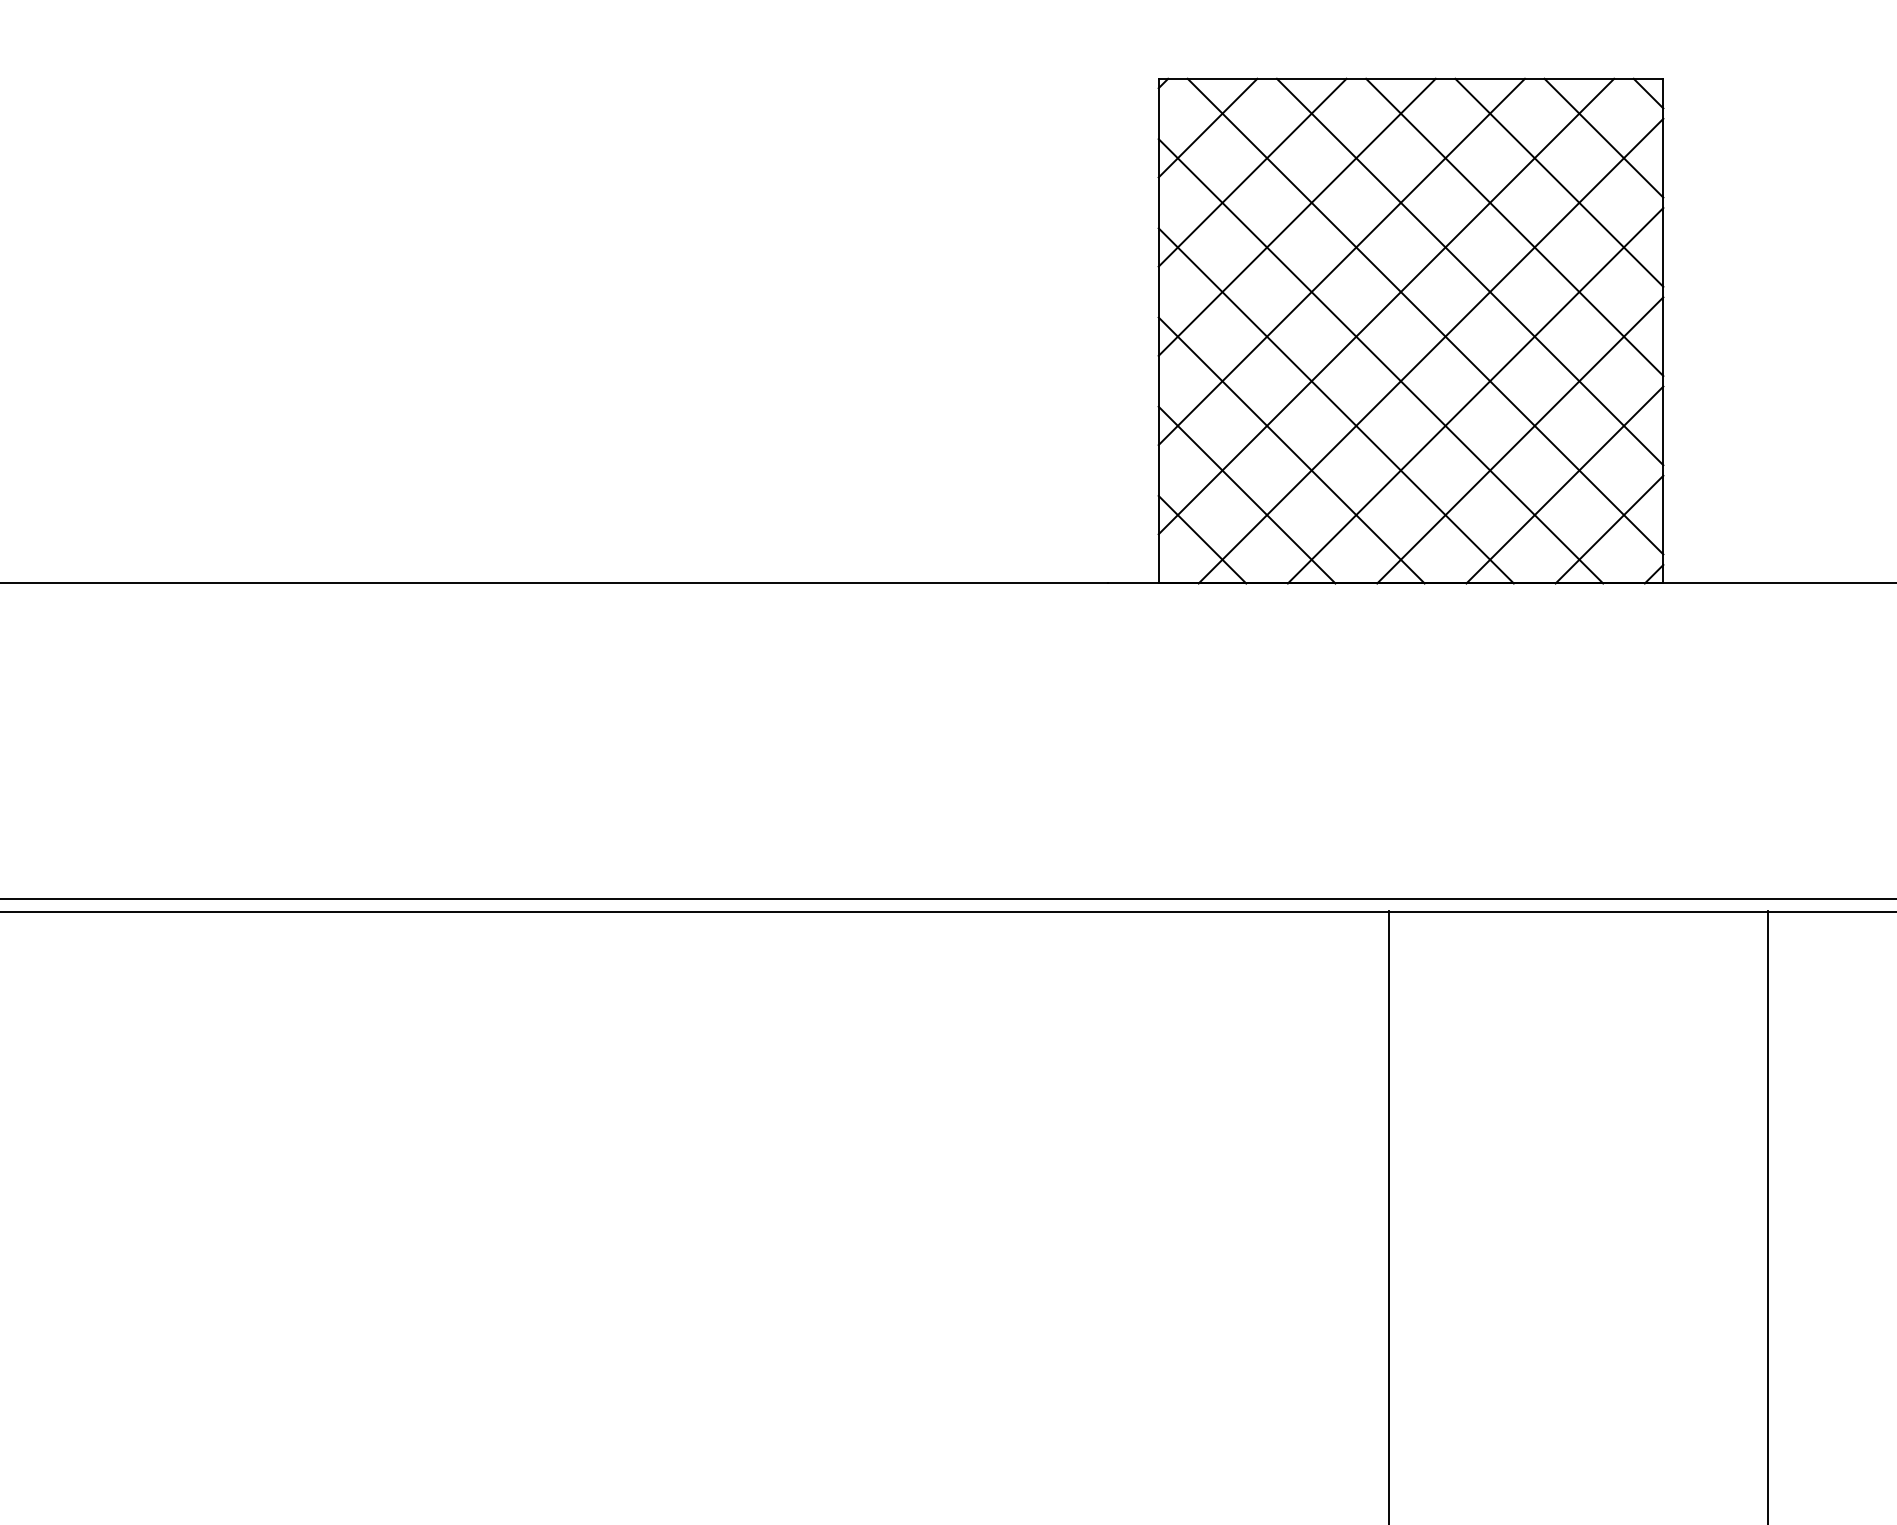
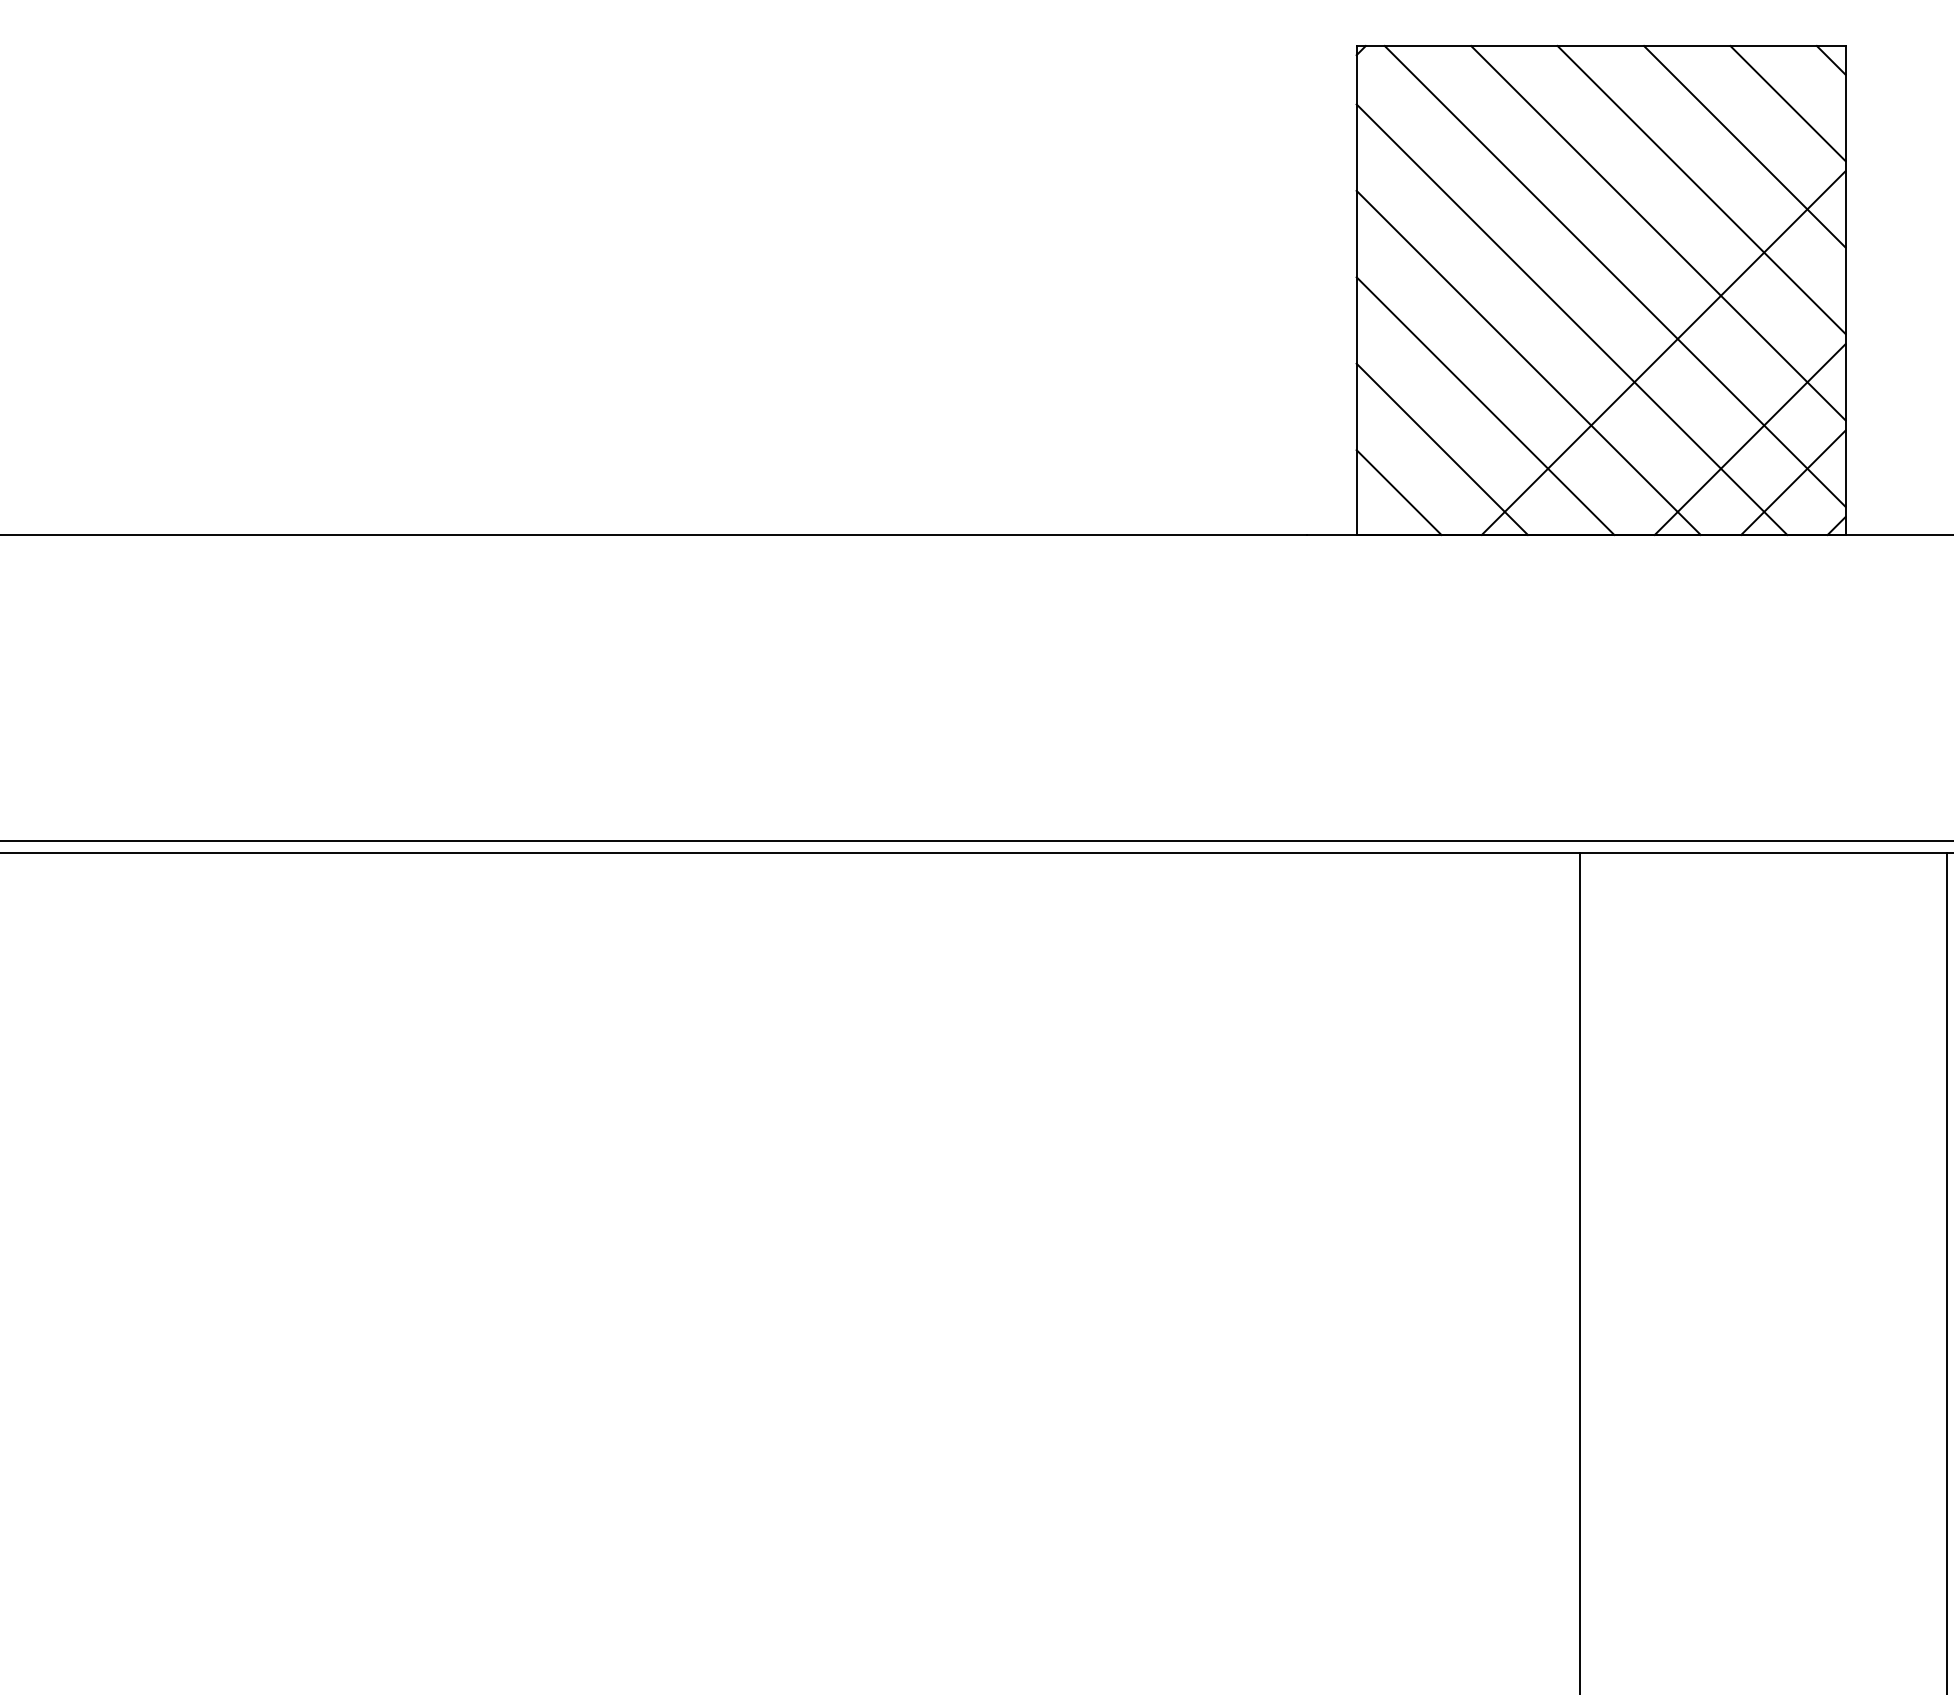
line: (1208, 127) -> (1404, 93), removed
line: (1252, 173) -> (1447, 137), removed
line: (1296, 217) -> (1490, 180), removed
line: (1341, 261) -> (1533, 223), removed
line: (1385, 306) -> (1576, 266), removed
line: (1431, 350) -> (1620, 309), removed
line: (1519, 439) -> (1706, 395), removed

